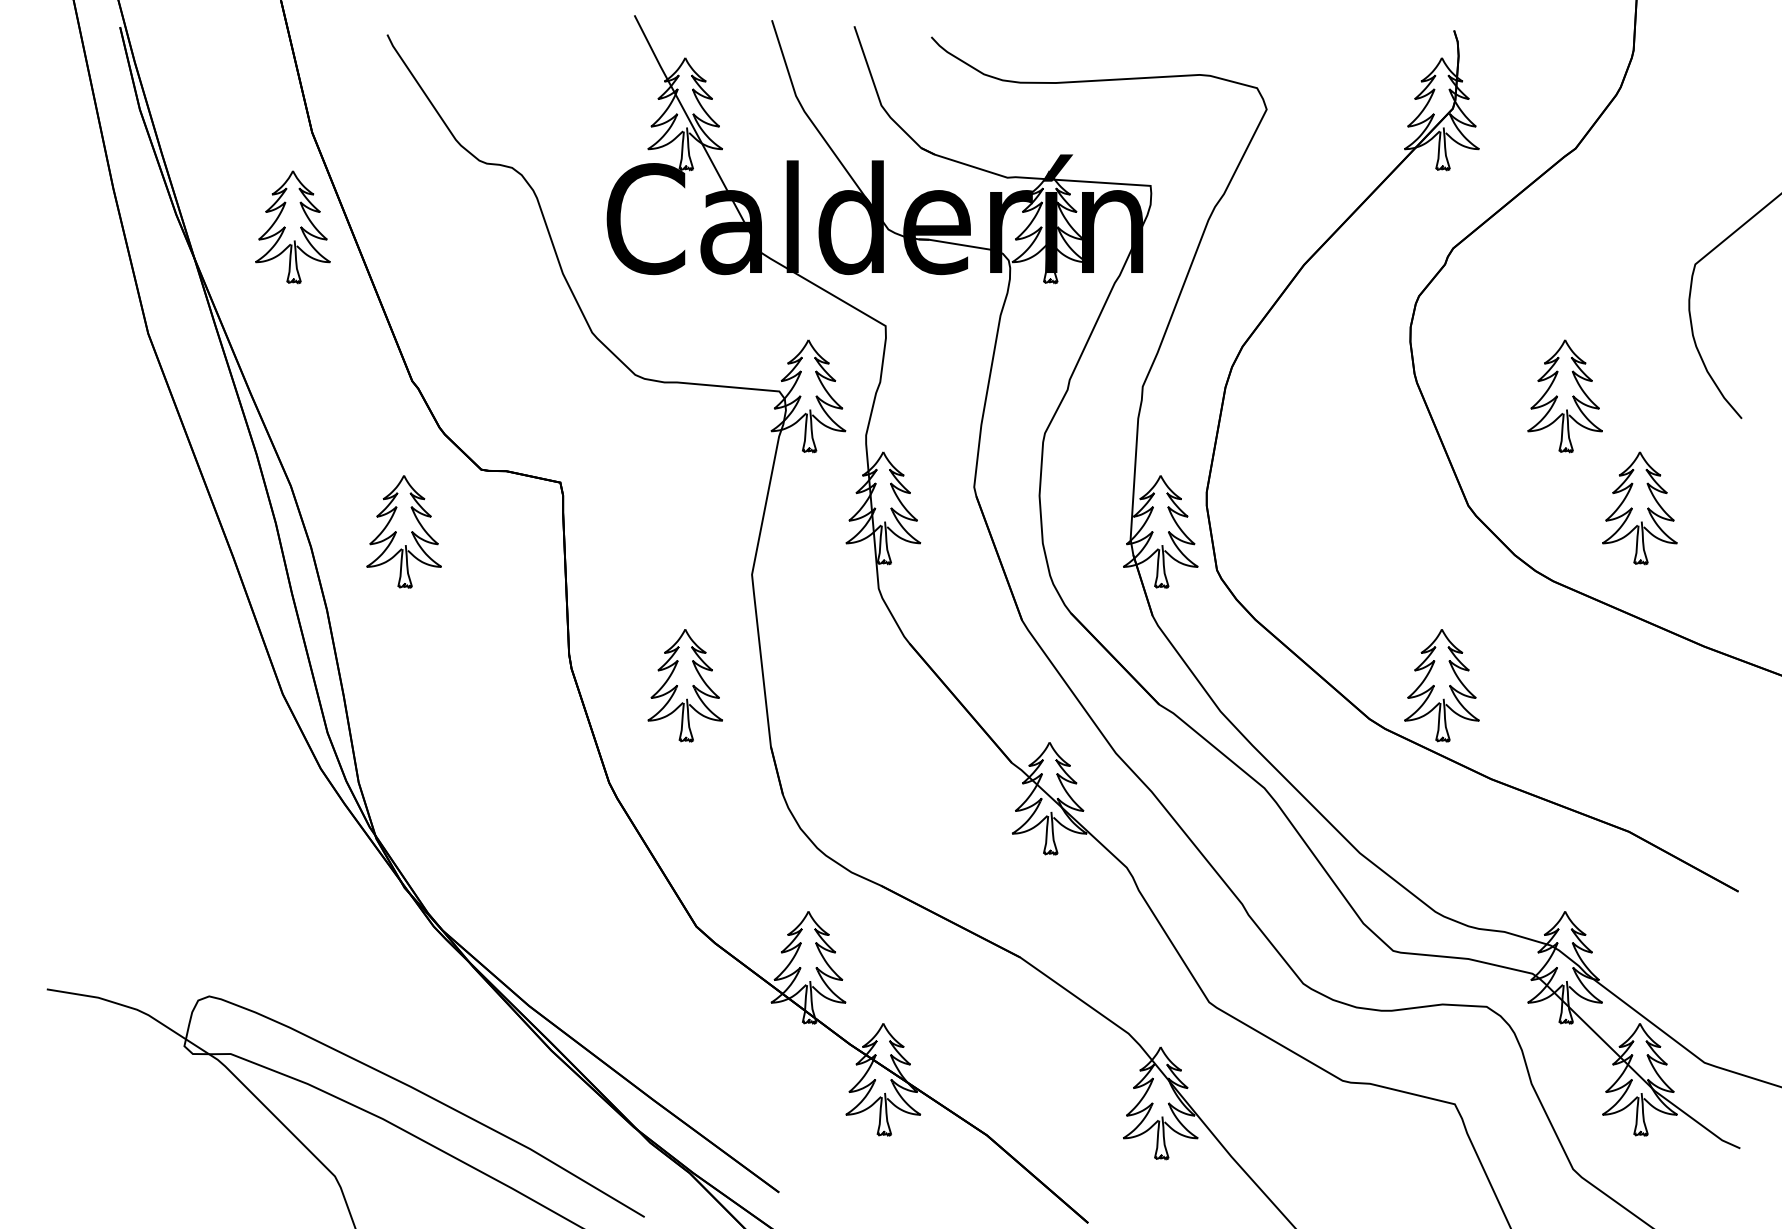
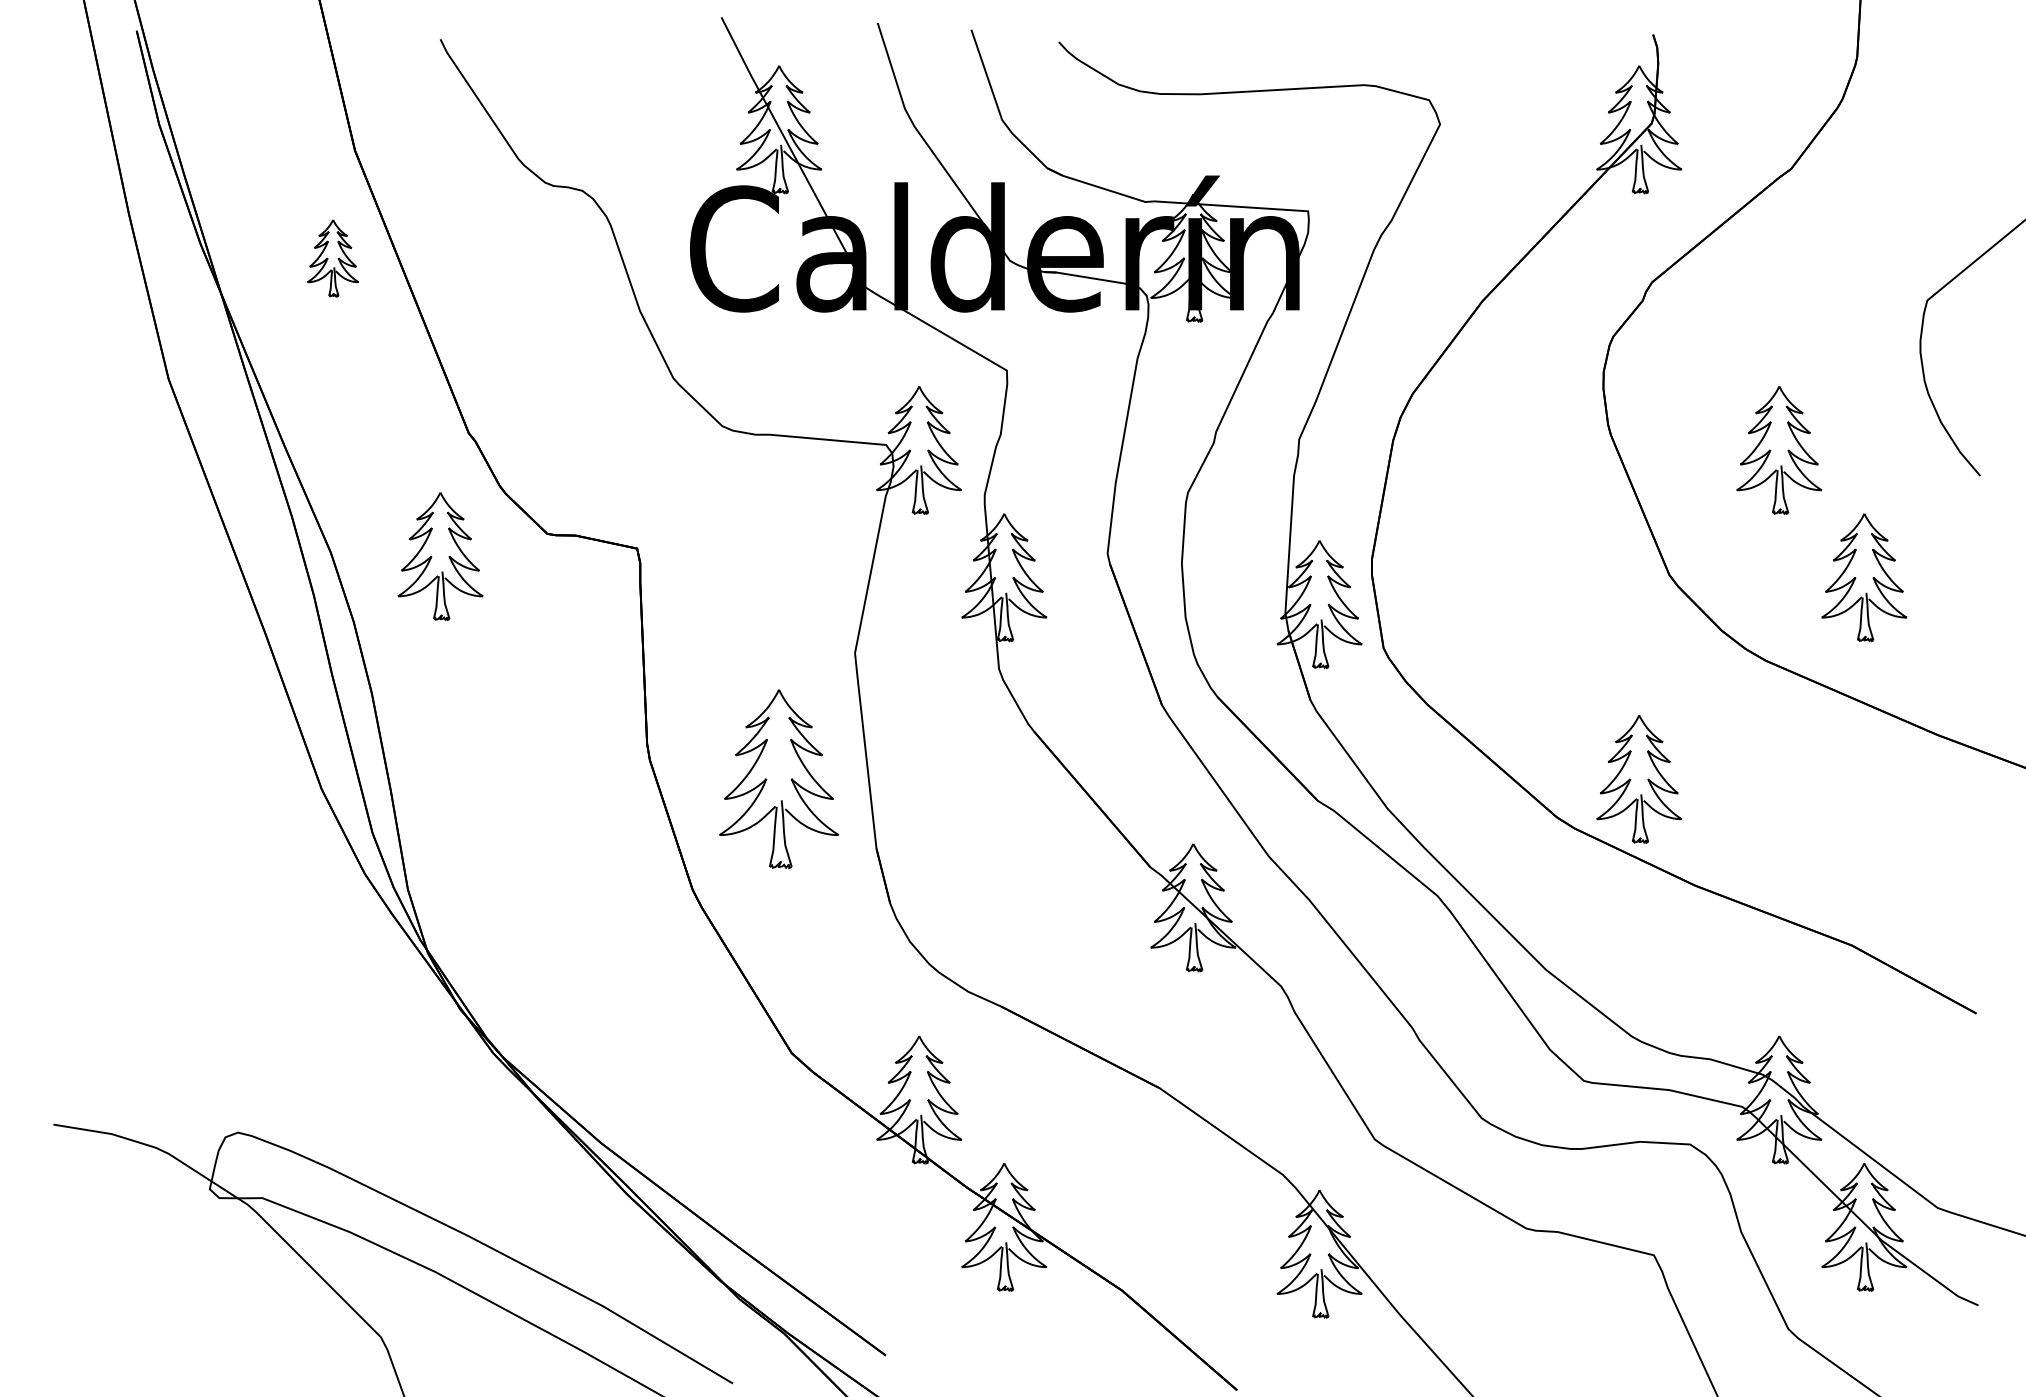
part: (292, 227) -> (332, 258), size x0.6
part: (404, 531) -> (440, 556), moved
part: (685, 685) -> (779, 779), size x1.4

